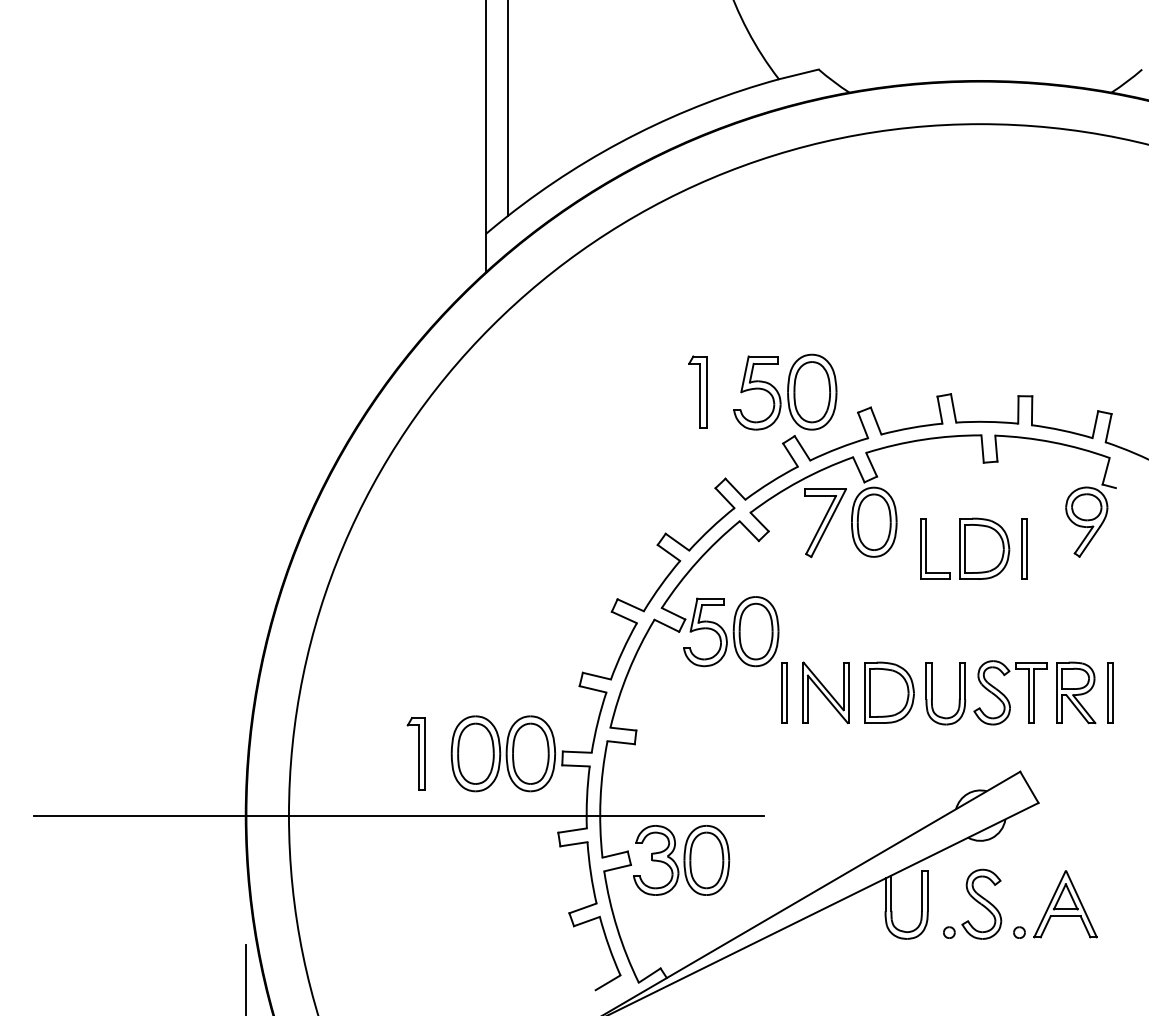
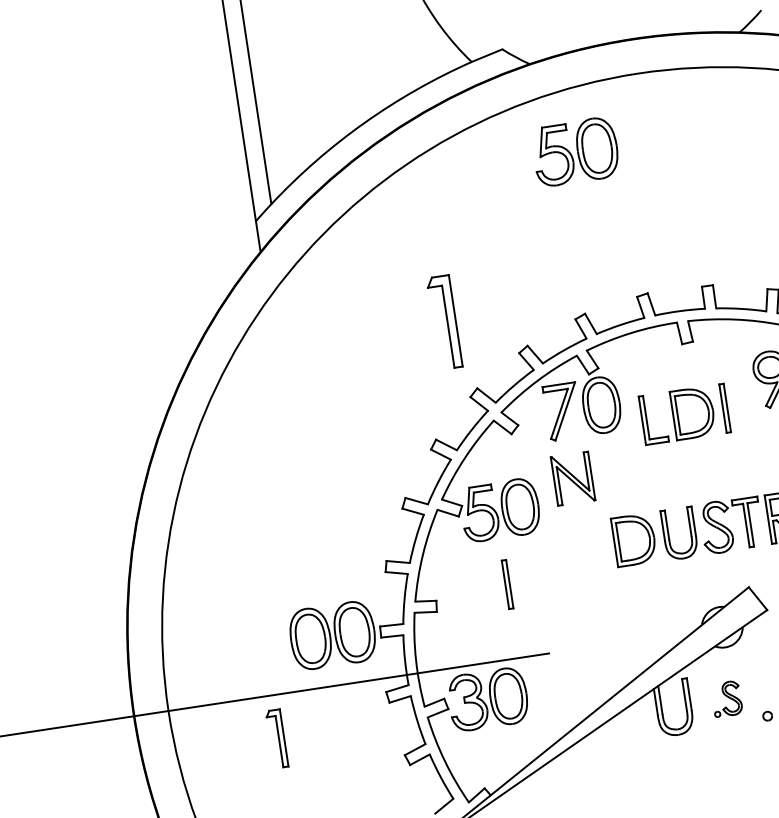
part: (697, 391) -> (444, 321), size x1.6
part: (785, 391) -> (575, 151), moved
part: (784, 692) -> (507, 584), moved
part: (825, 692) -> (572, 478), moved
part: (415, 753) -> (276, 738), moved
part: (972, 903) -> (726, 698), size x0.6

